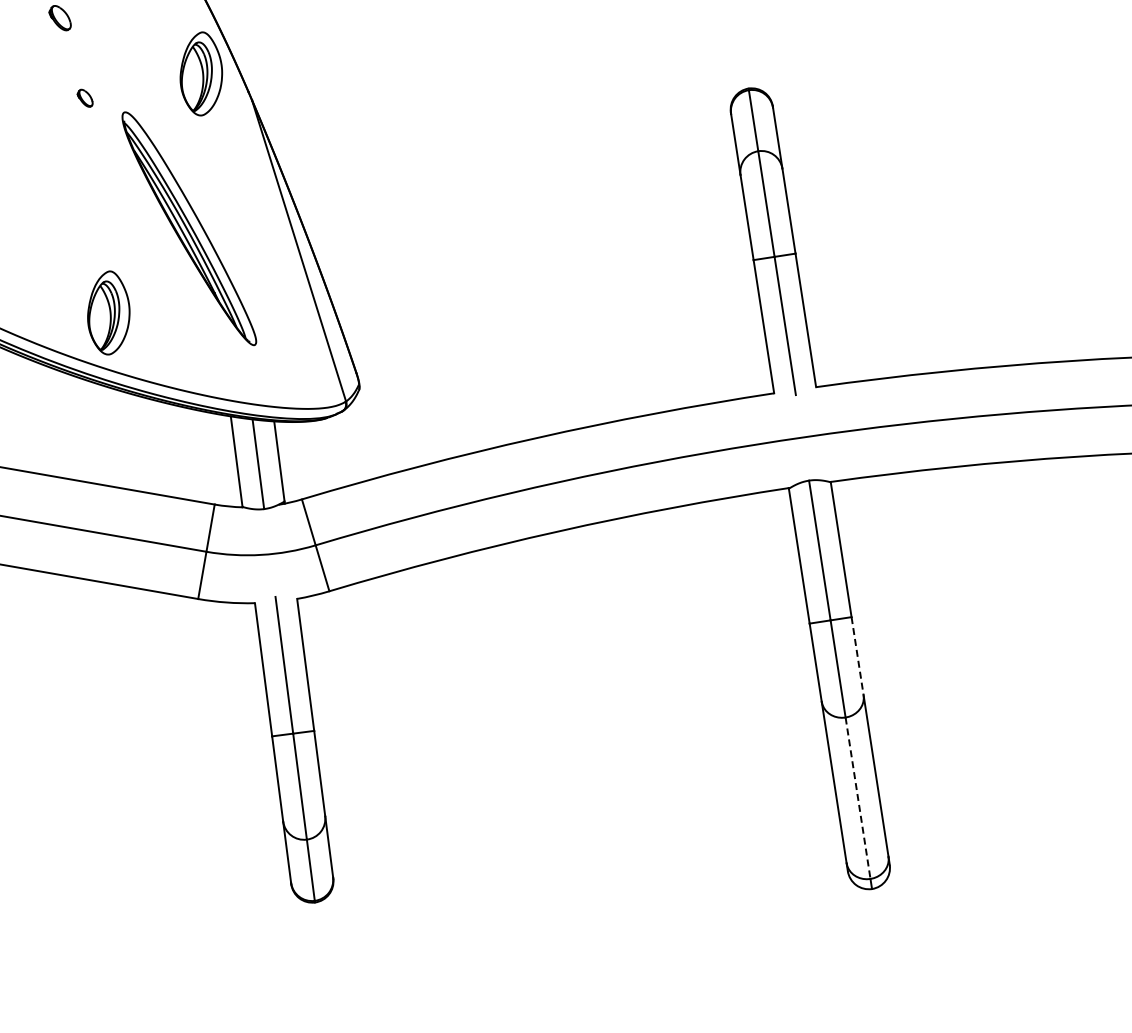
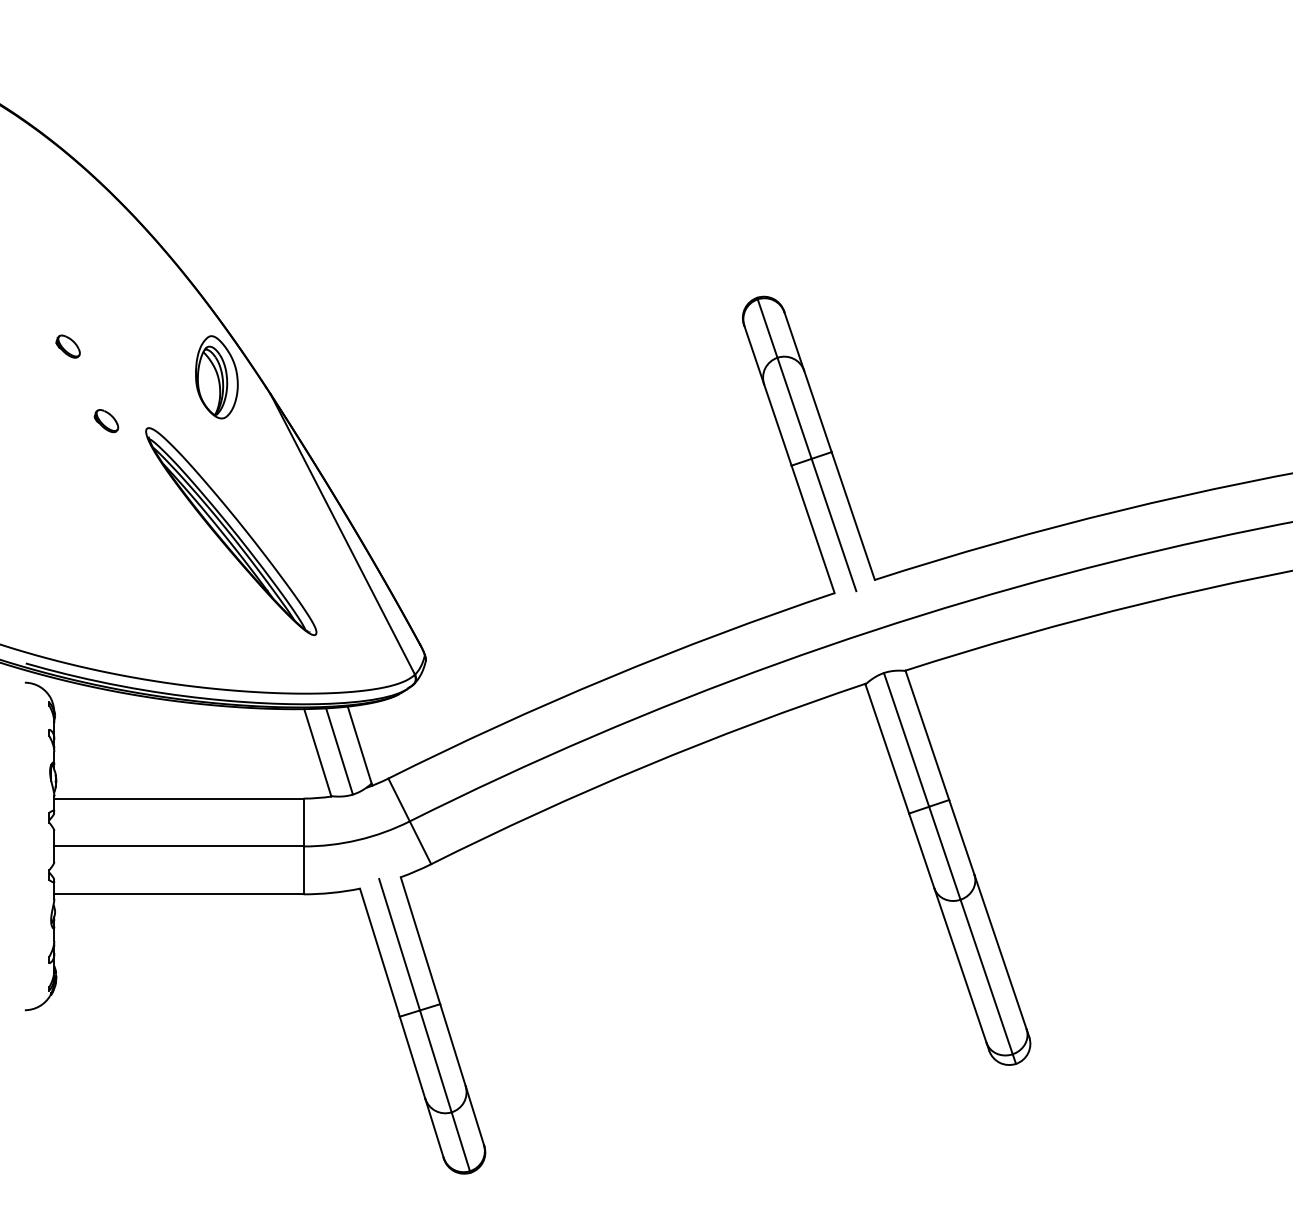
part: (85, 98) -> (106, 421), size x1.43
part: (108, 313) -> (166, 628), removed
line: (857, 656) -> (961, 837), dashed -> solid
line: (857, 798) -> (986, 977), dashed -> solid

